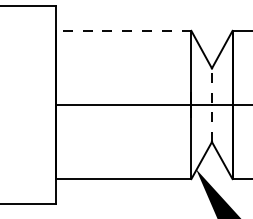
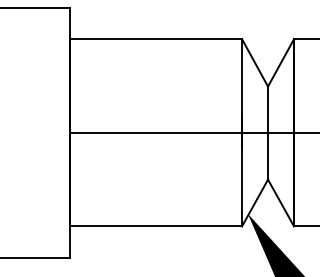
line: (123, 30) -> (156, 38), dashed -> solid
line: (211, 105) -> (267, 133), dashed -> solid

